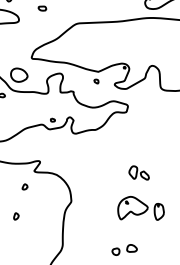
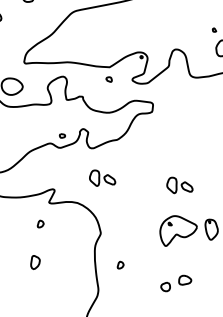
part: (78, 157) -> (101, 177), added
part: (16, 216) -> (35, 262), size x1.6
part: (82, 228) -> (119, 264), added

